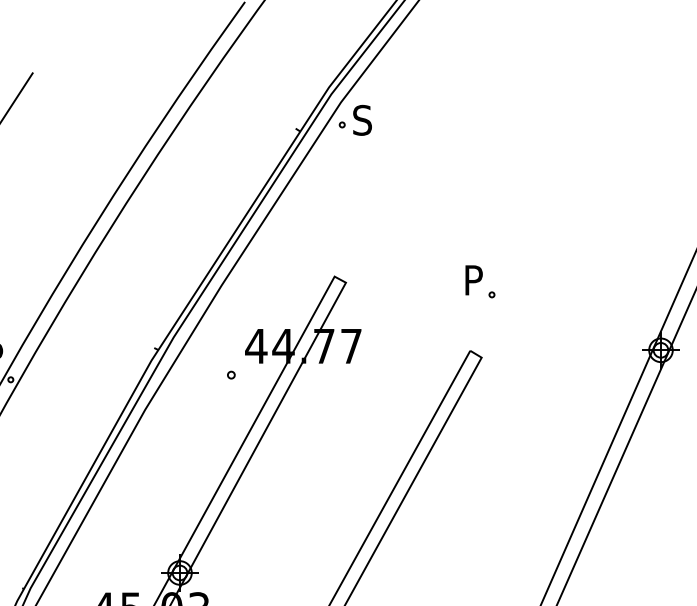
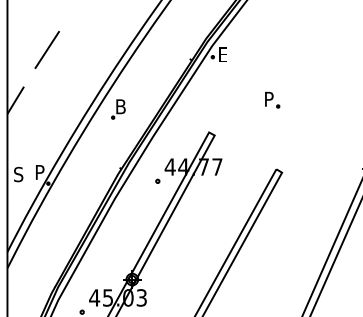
text: (361, 119) -> (222, 54), S -> E
part: (152, 230) -> (118, 109), added
part: (480, 280) -> (272, 99), moved

